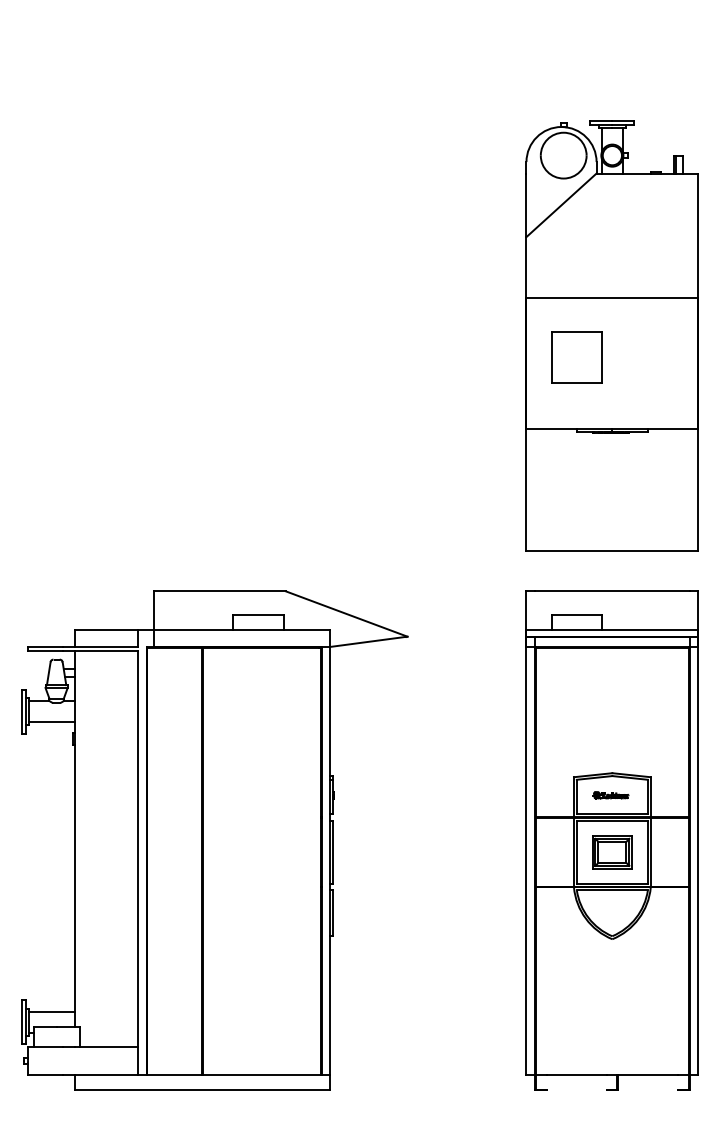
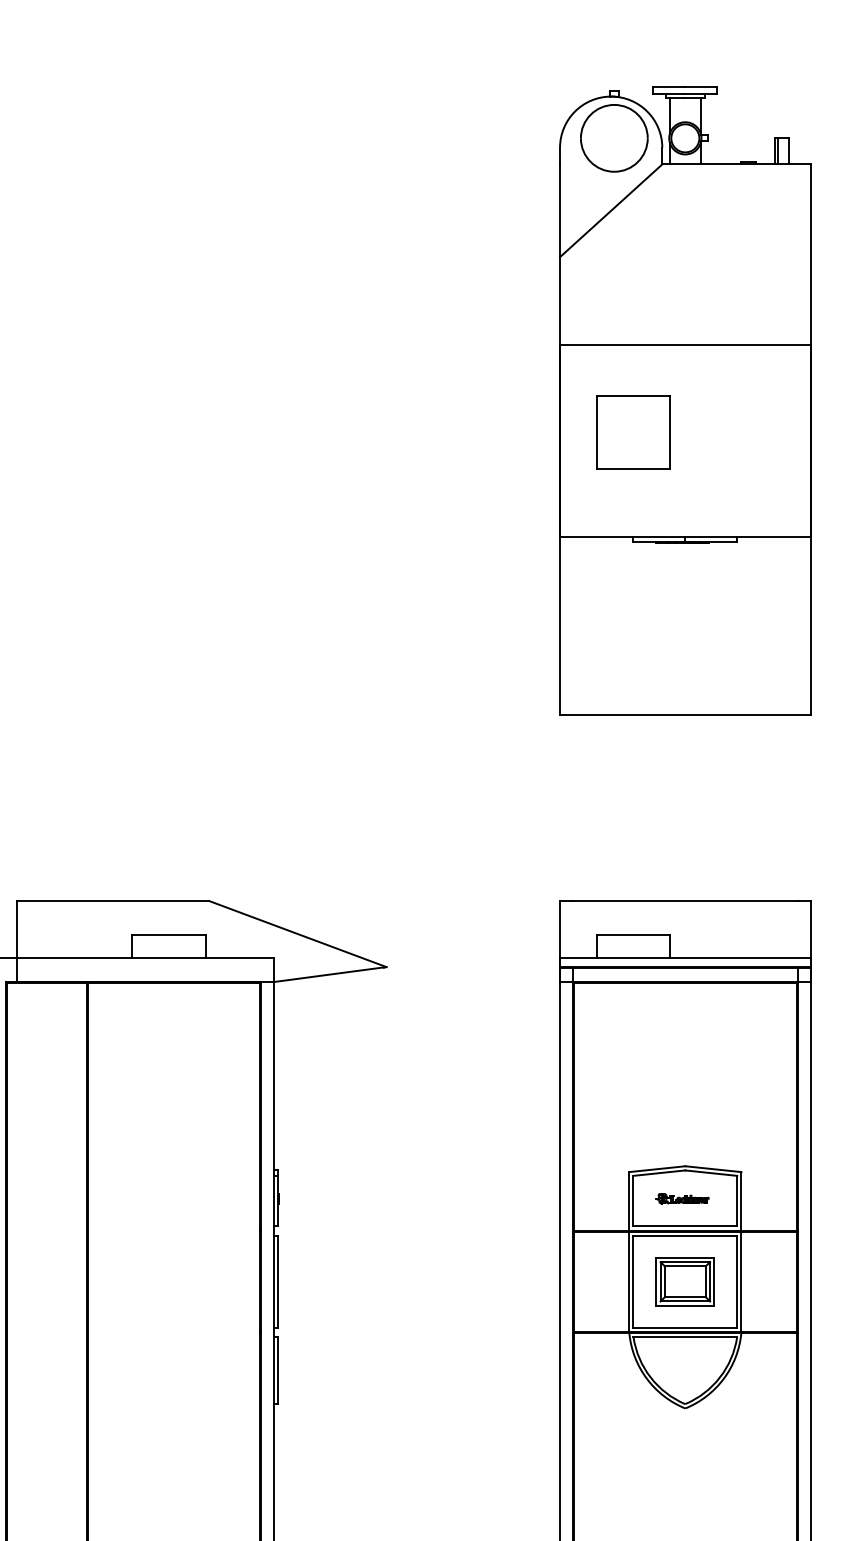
part: (611, 335) -> (684, 400), moved

